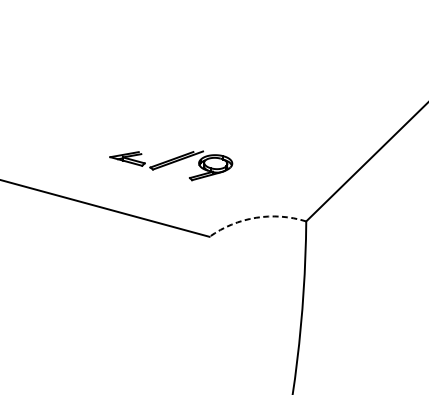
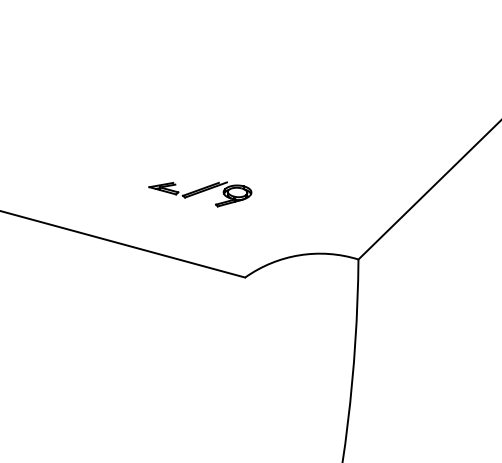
part: (171, 165) -> (200, 194), size x0.71
arc: (255, 217) -> (299, 255), dashed -> solid

